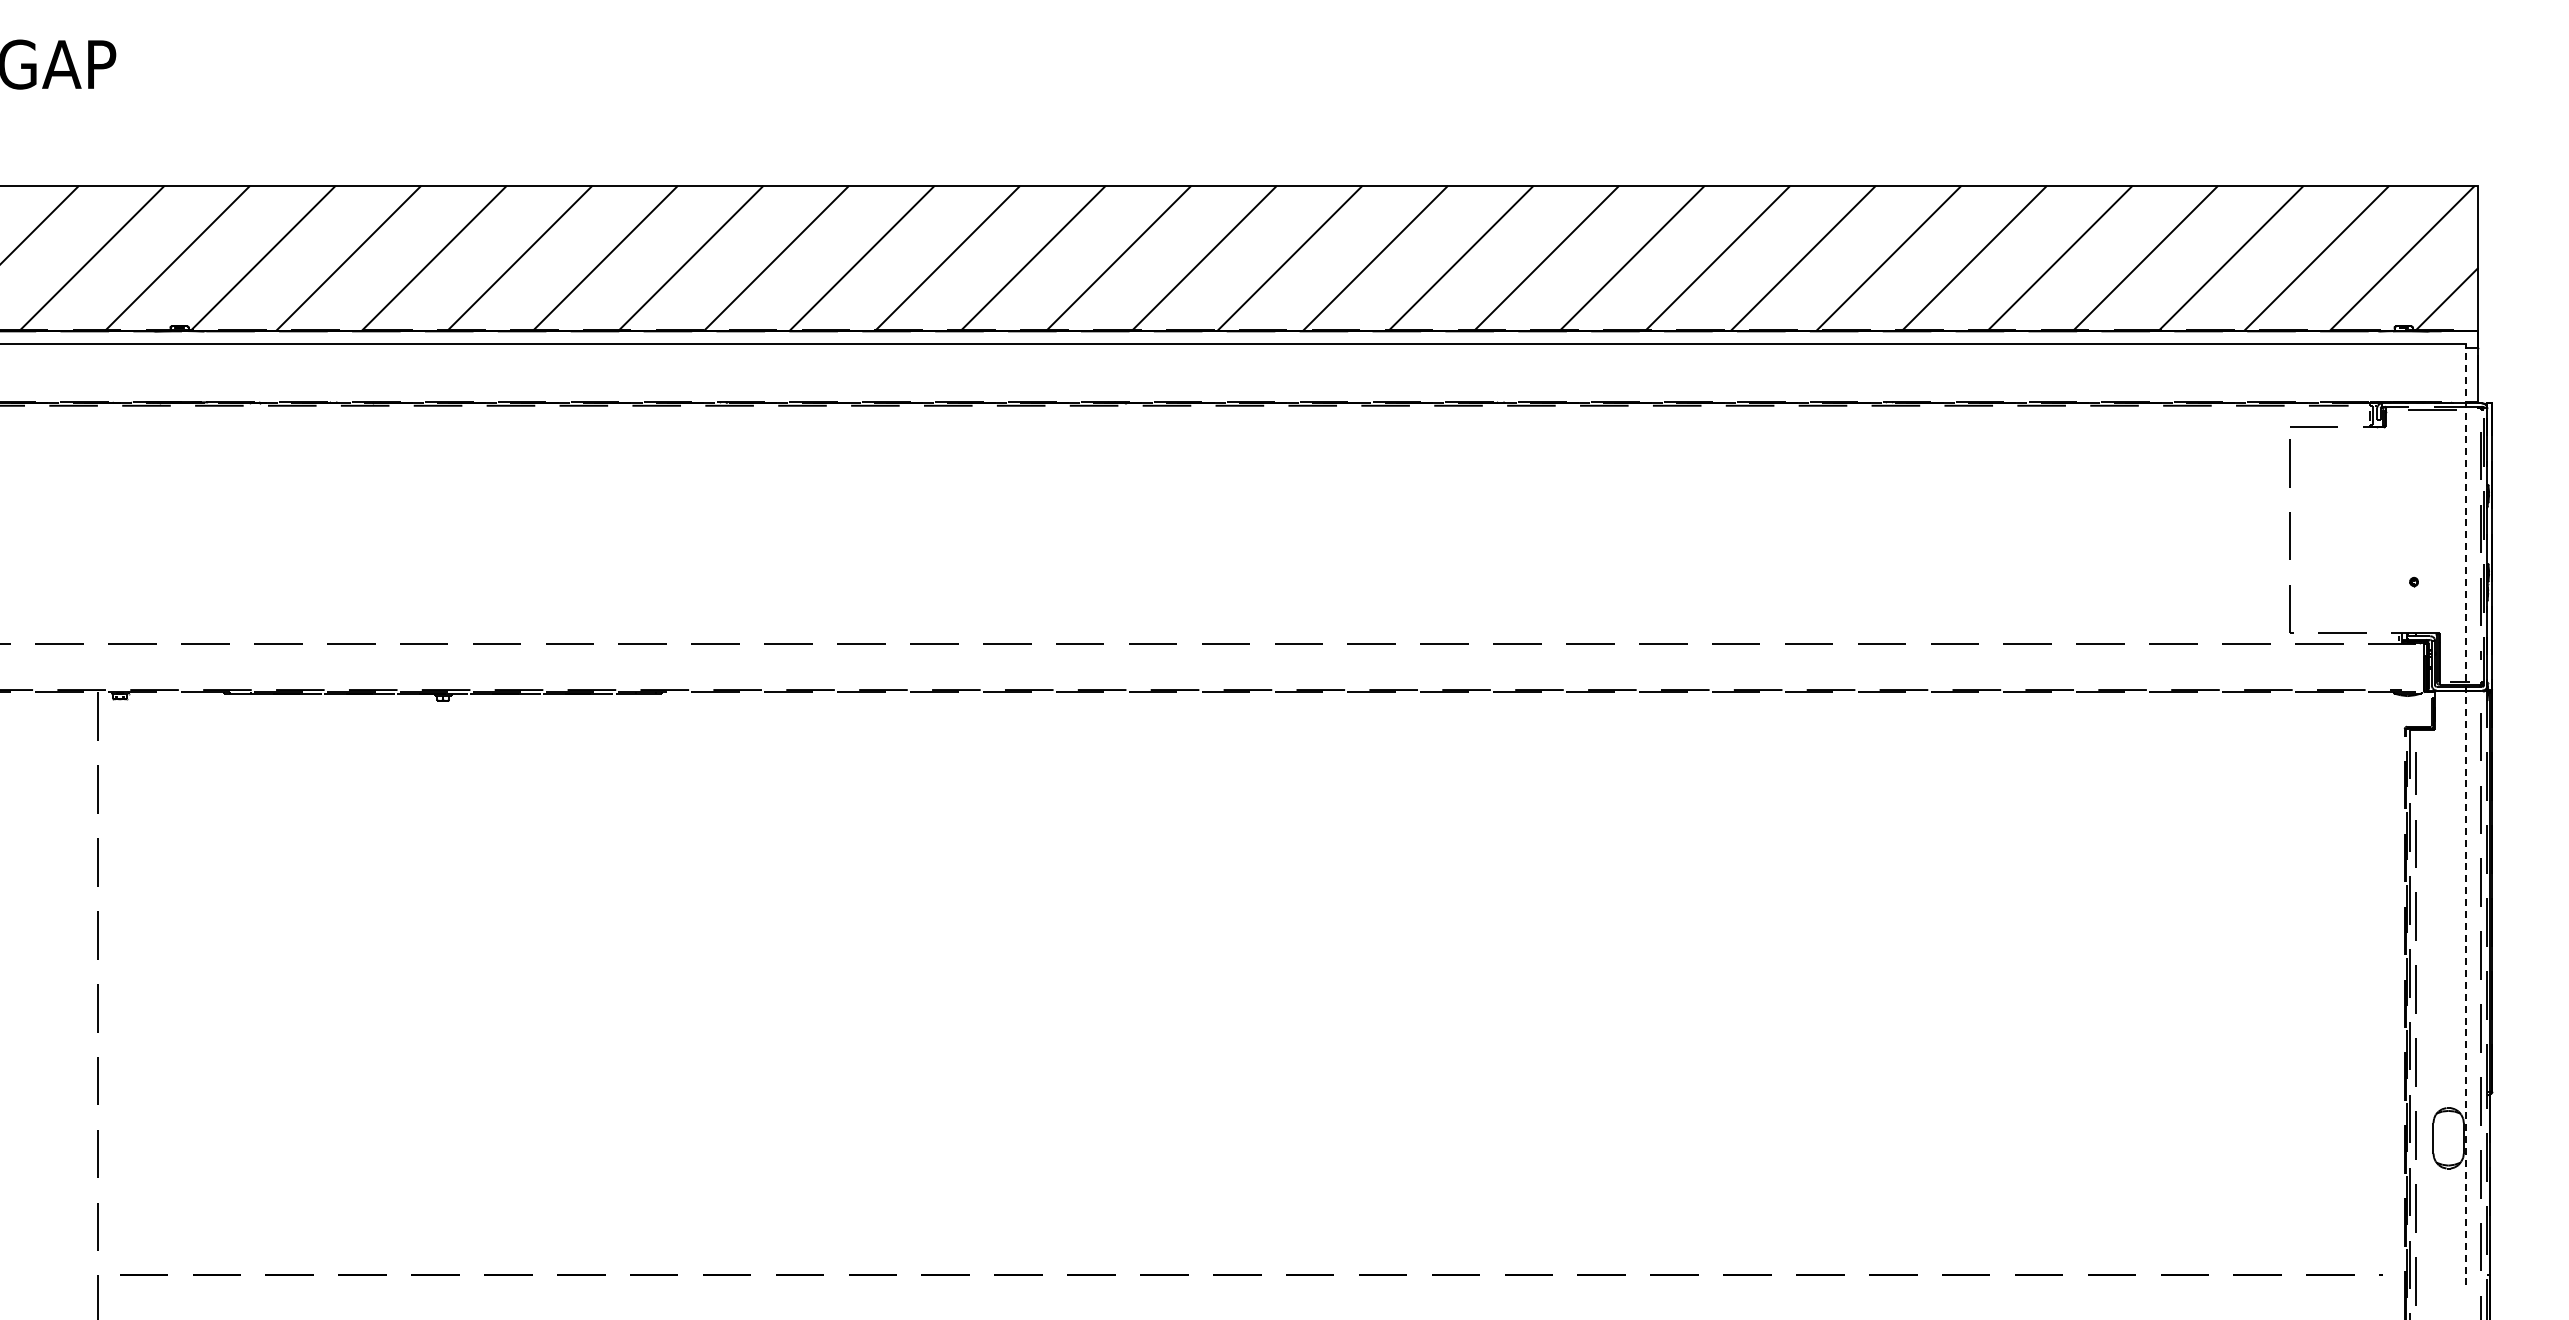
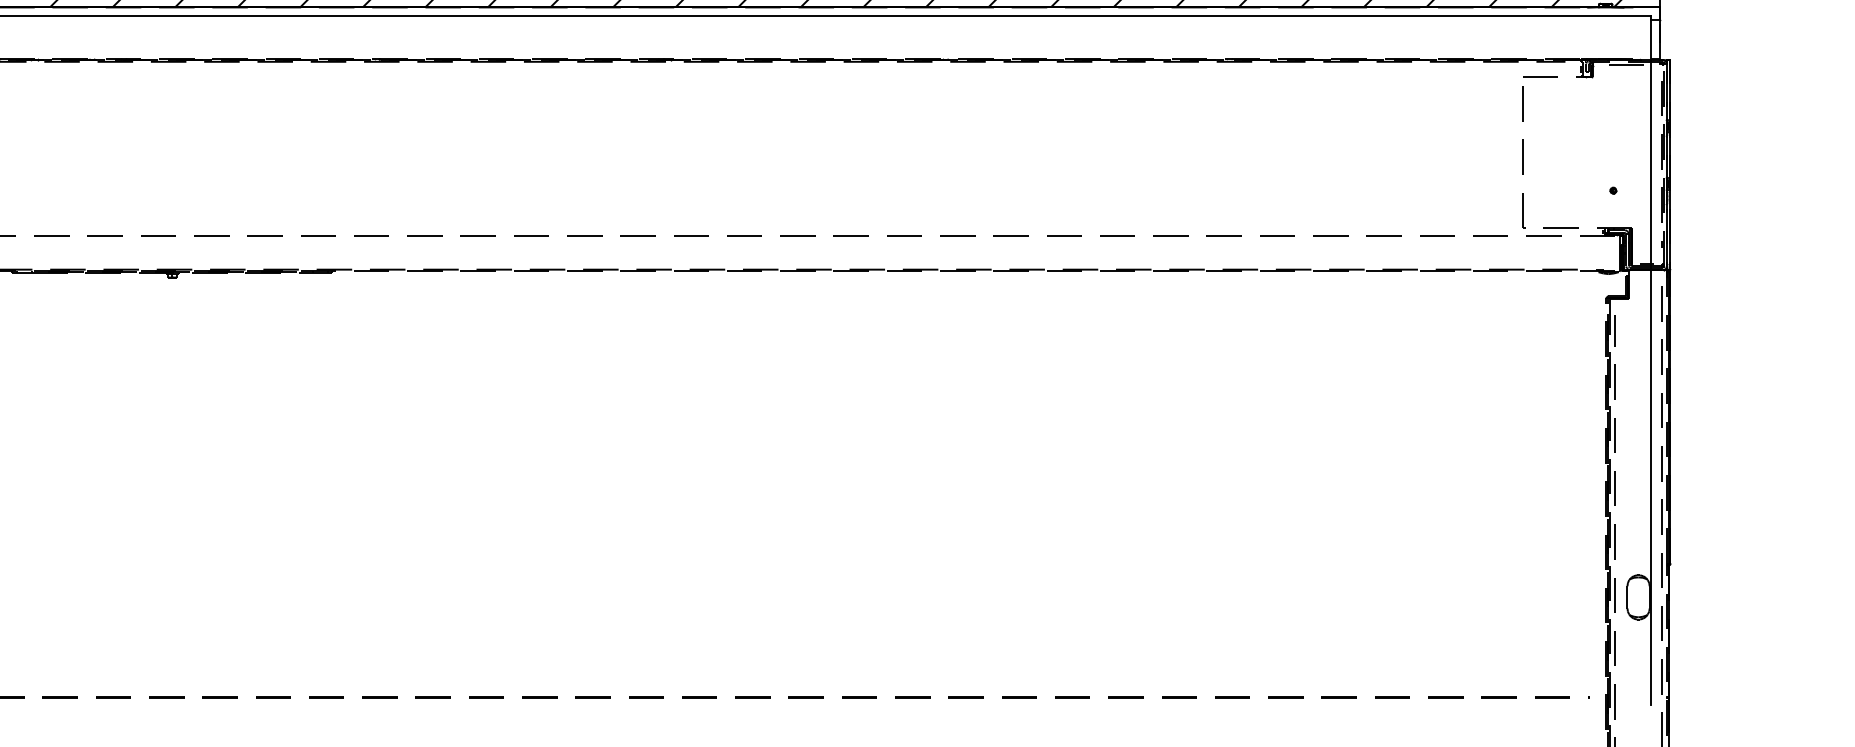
line: (2466, 814) -> (1651, 360), dashed -> solid

